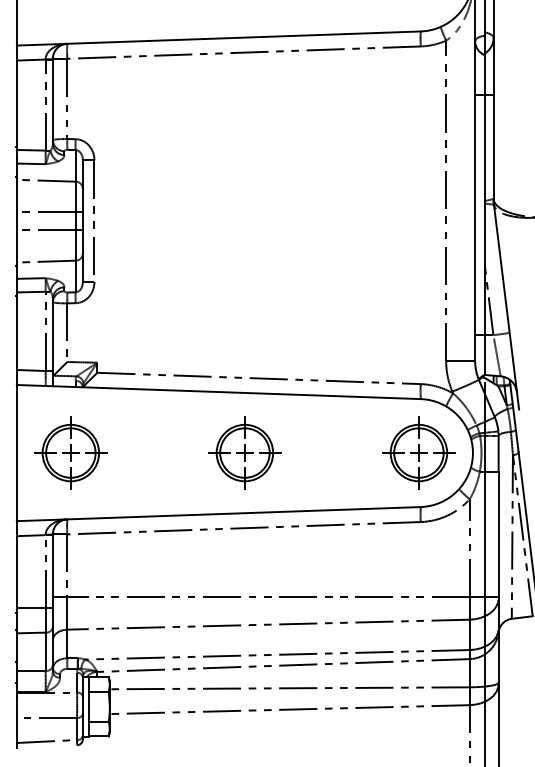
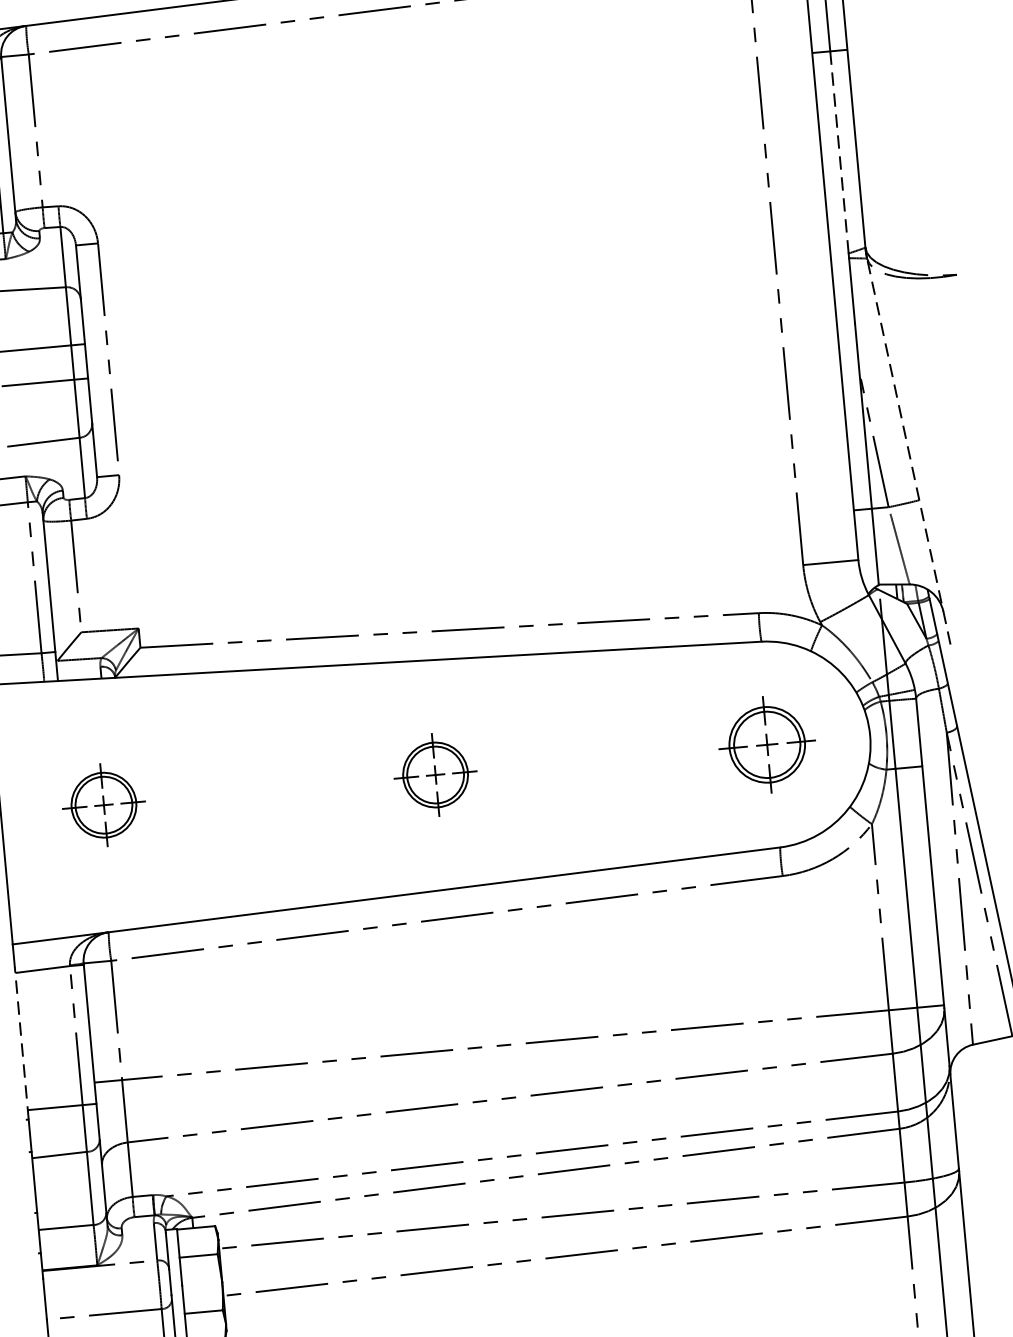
line: (484, 147) -> (839, 151), solid -> dashed
line: (506, 306) -> (908, 450), solid -> dashed
part: (70, 452) -> (103, 804), size x0.6
part: (244, 452) -> (434, 774), size x0.6
part: (418, 452) -> (766, 743), size x0.7
line: (16, 573) -> (21, 1044), solid -> dashed

